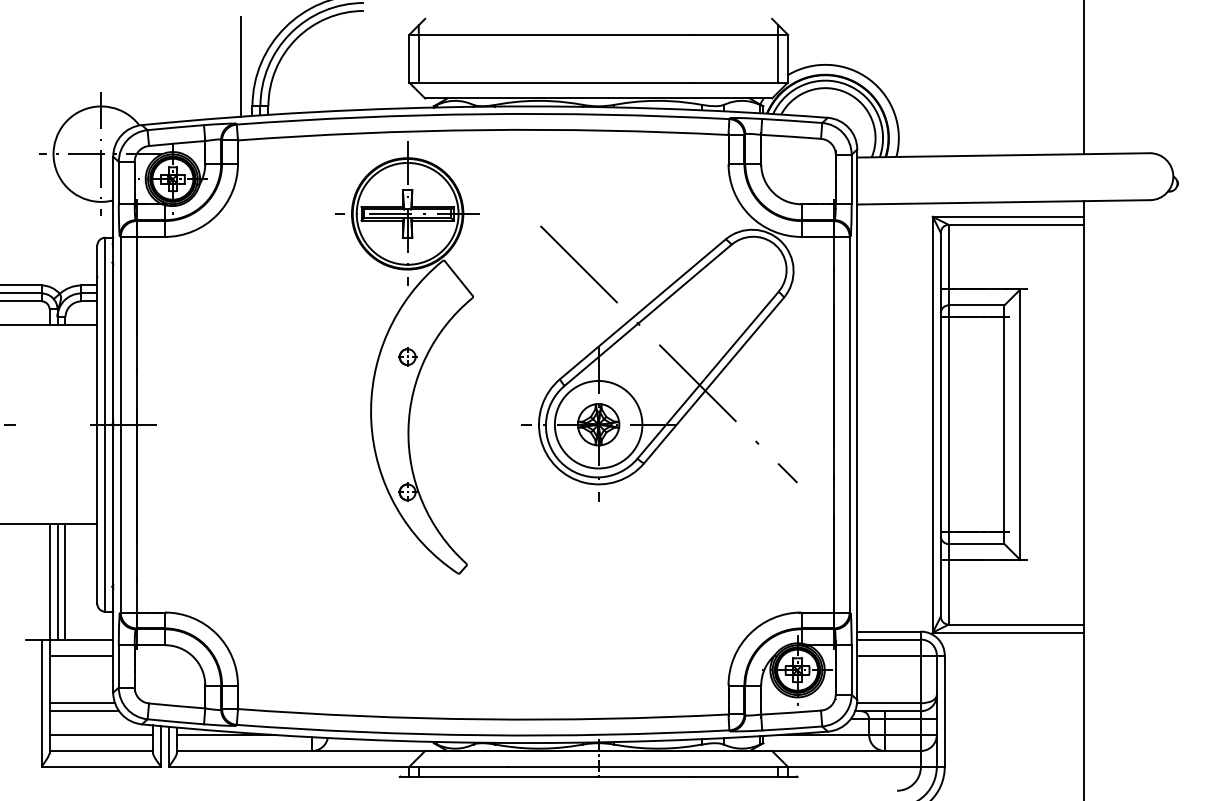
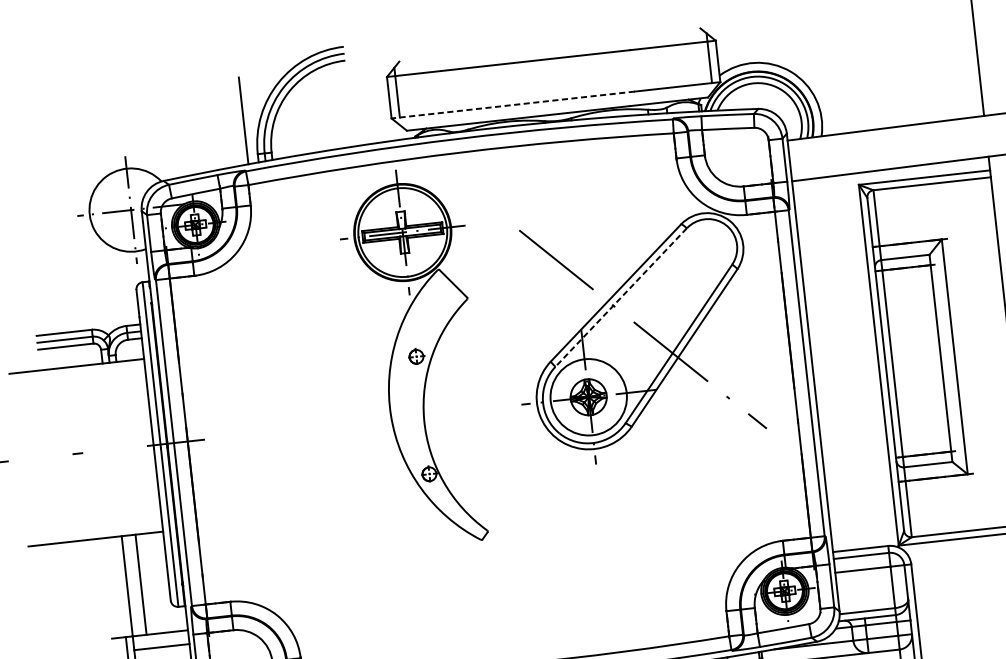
line: (548, 82) -> (512, 105), solid -> dashed
line: (647, 315) -> (620, 297), solid -> dashed
line: (57, 581) -> (134, 585), removed

